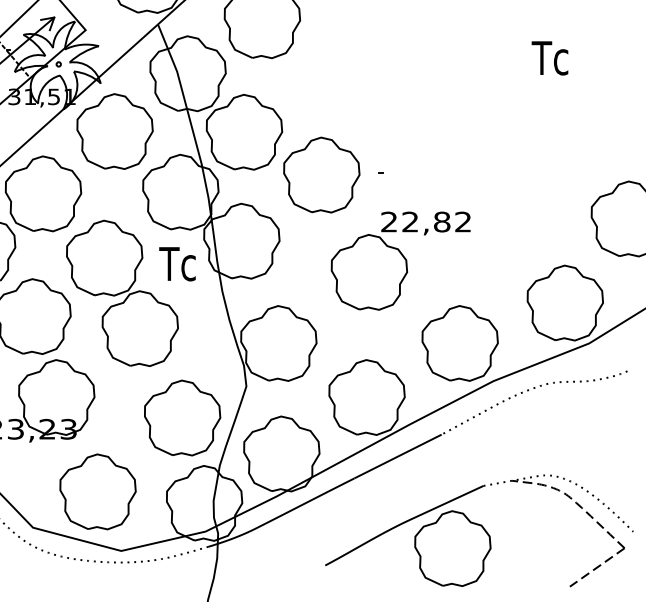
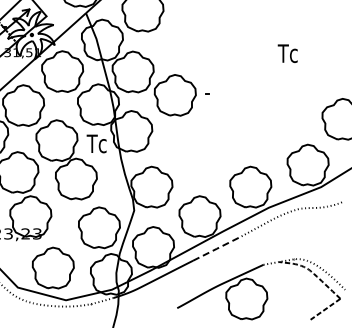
text: (549, 57) -> (287, 53), moved
part: (399, 261) -> (217, 142), removed
line: (397, 455) -> (216, 248), solid -> dashed

